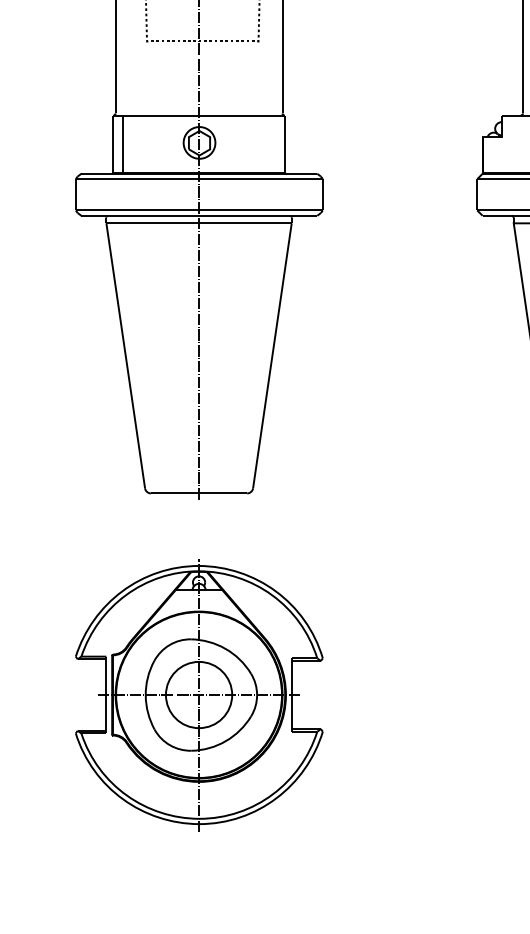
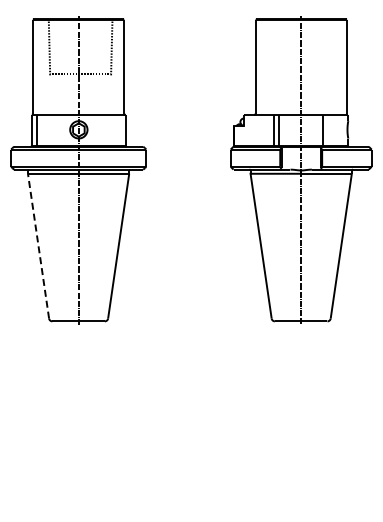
line: (125, 354) -> (38, 245), solid -> dashed
part: (198, 694) -> (78, 431), removed

